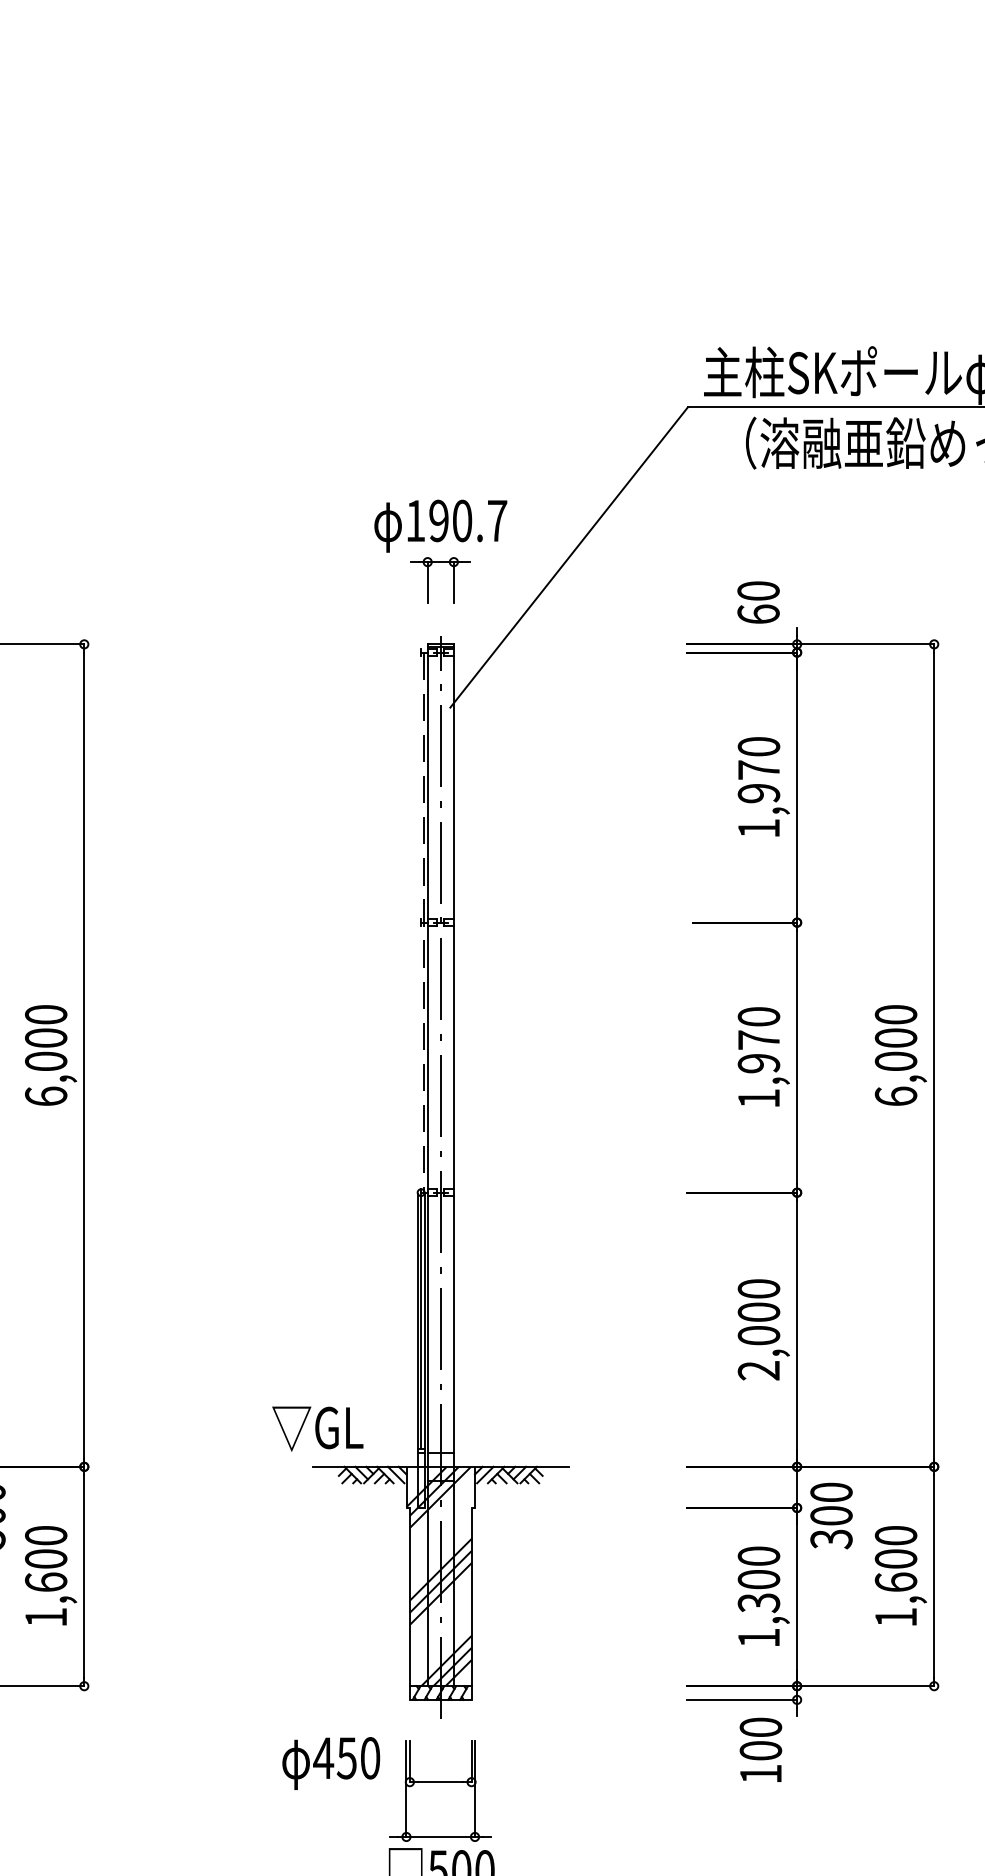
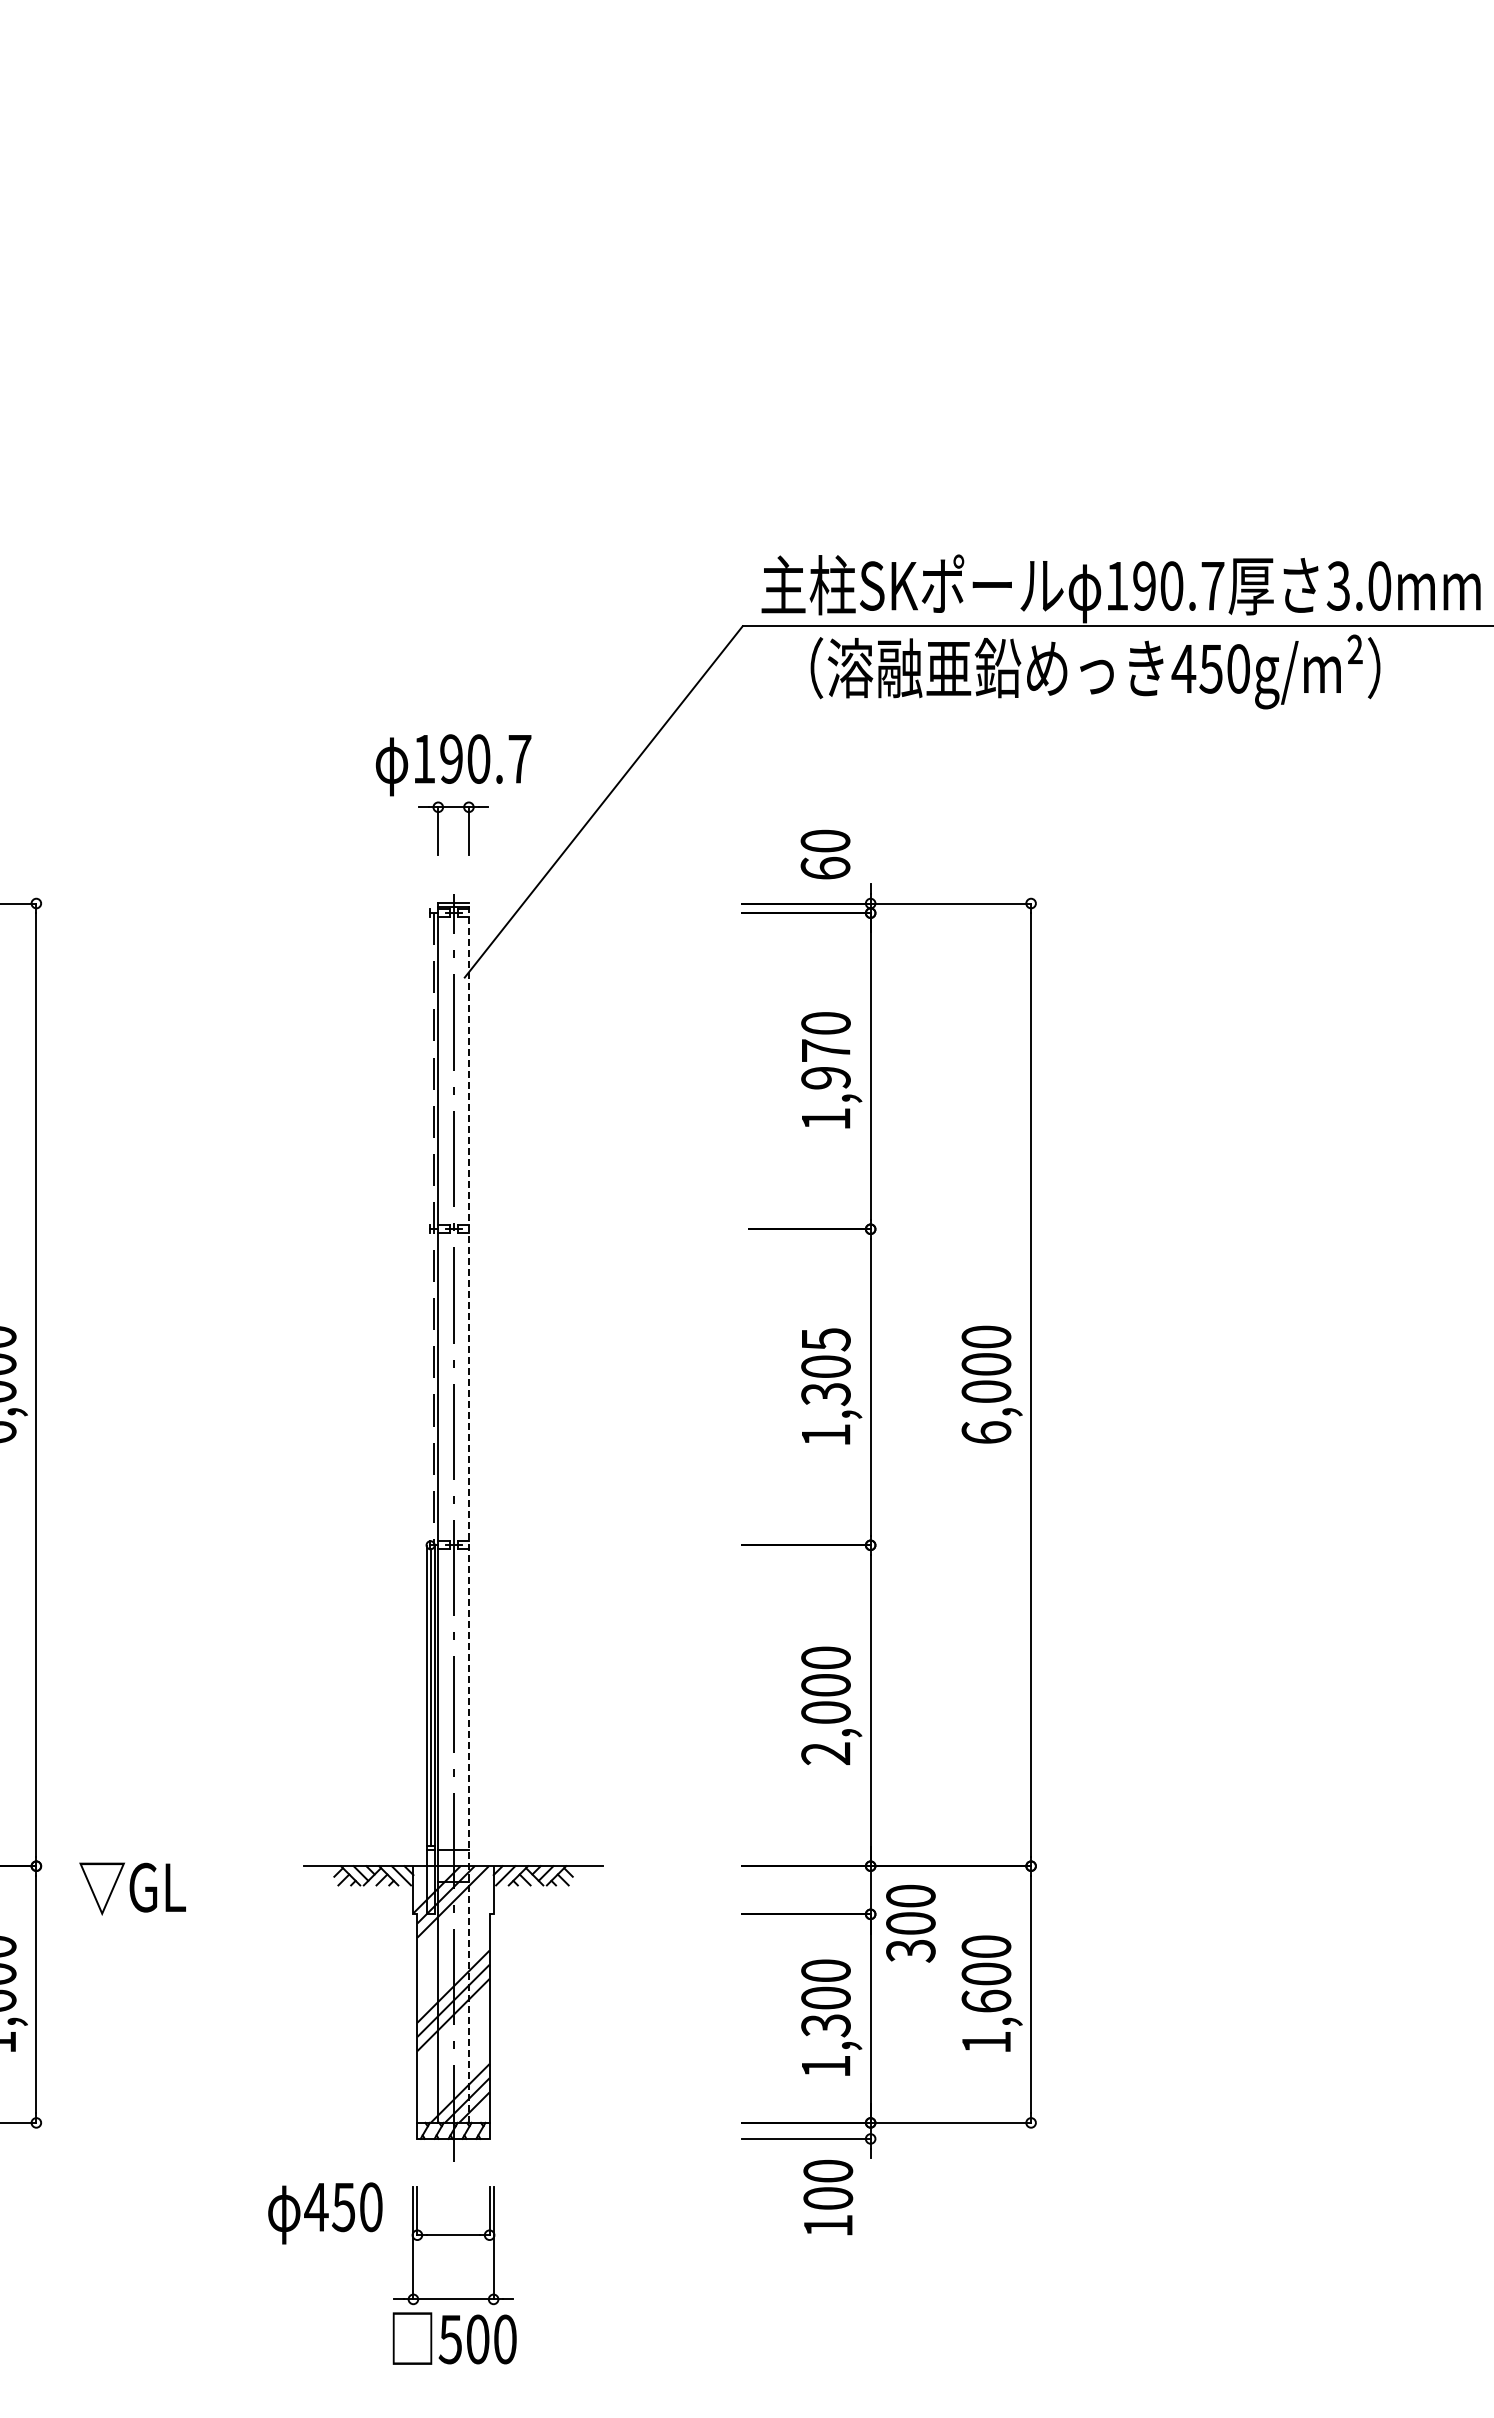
text: (758, 1040) -> (825, 1367), 1,970 -> 1,305
line: (453, 1165) -> (468, 1513), solid -> dashed
text: (317, 1428) -> (132, 1888), moved

